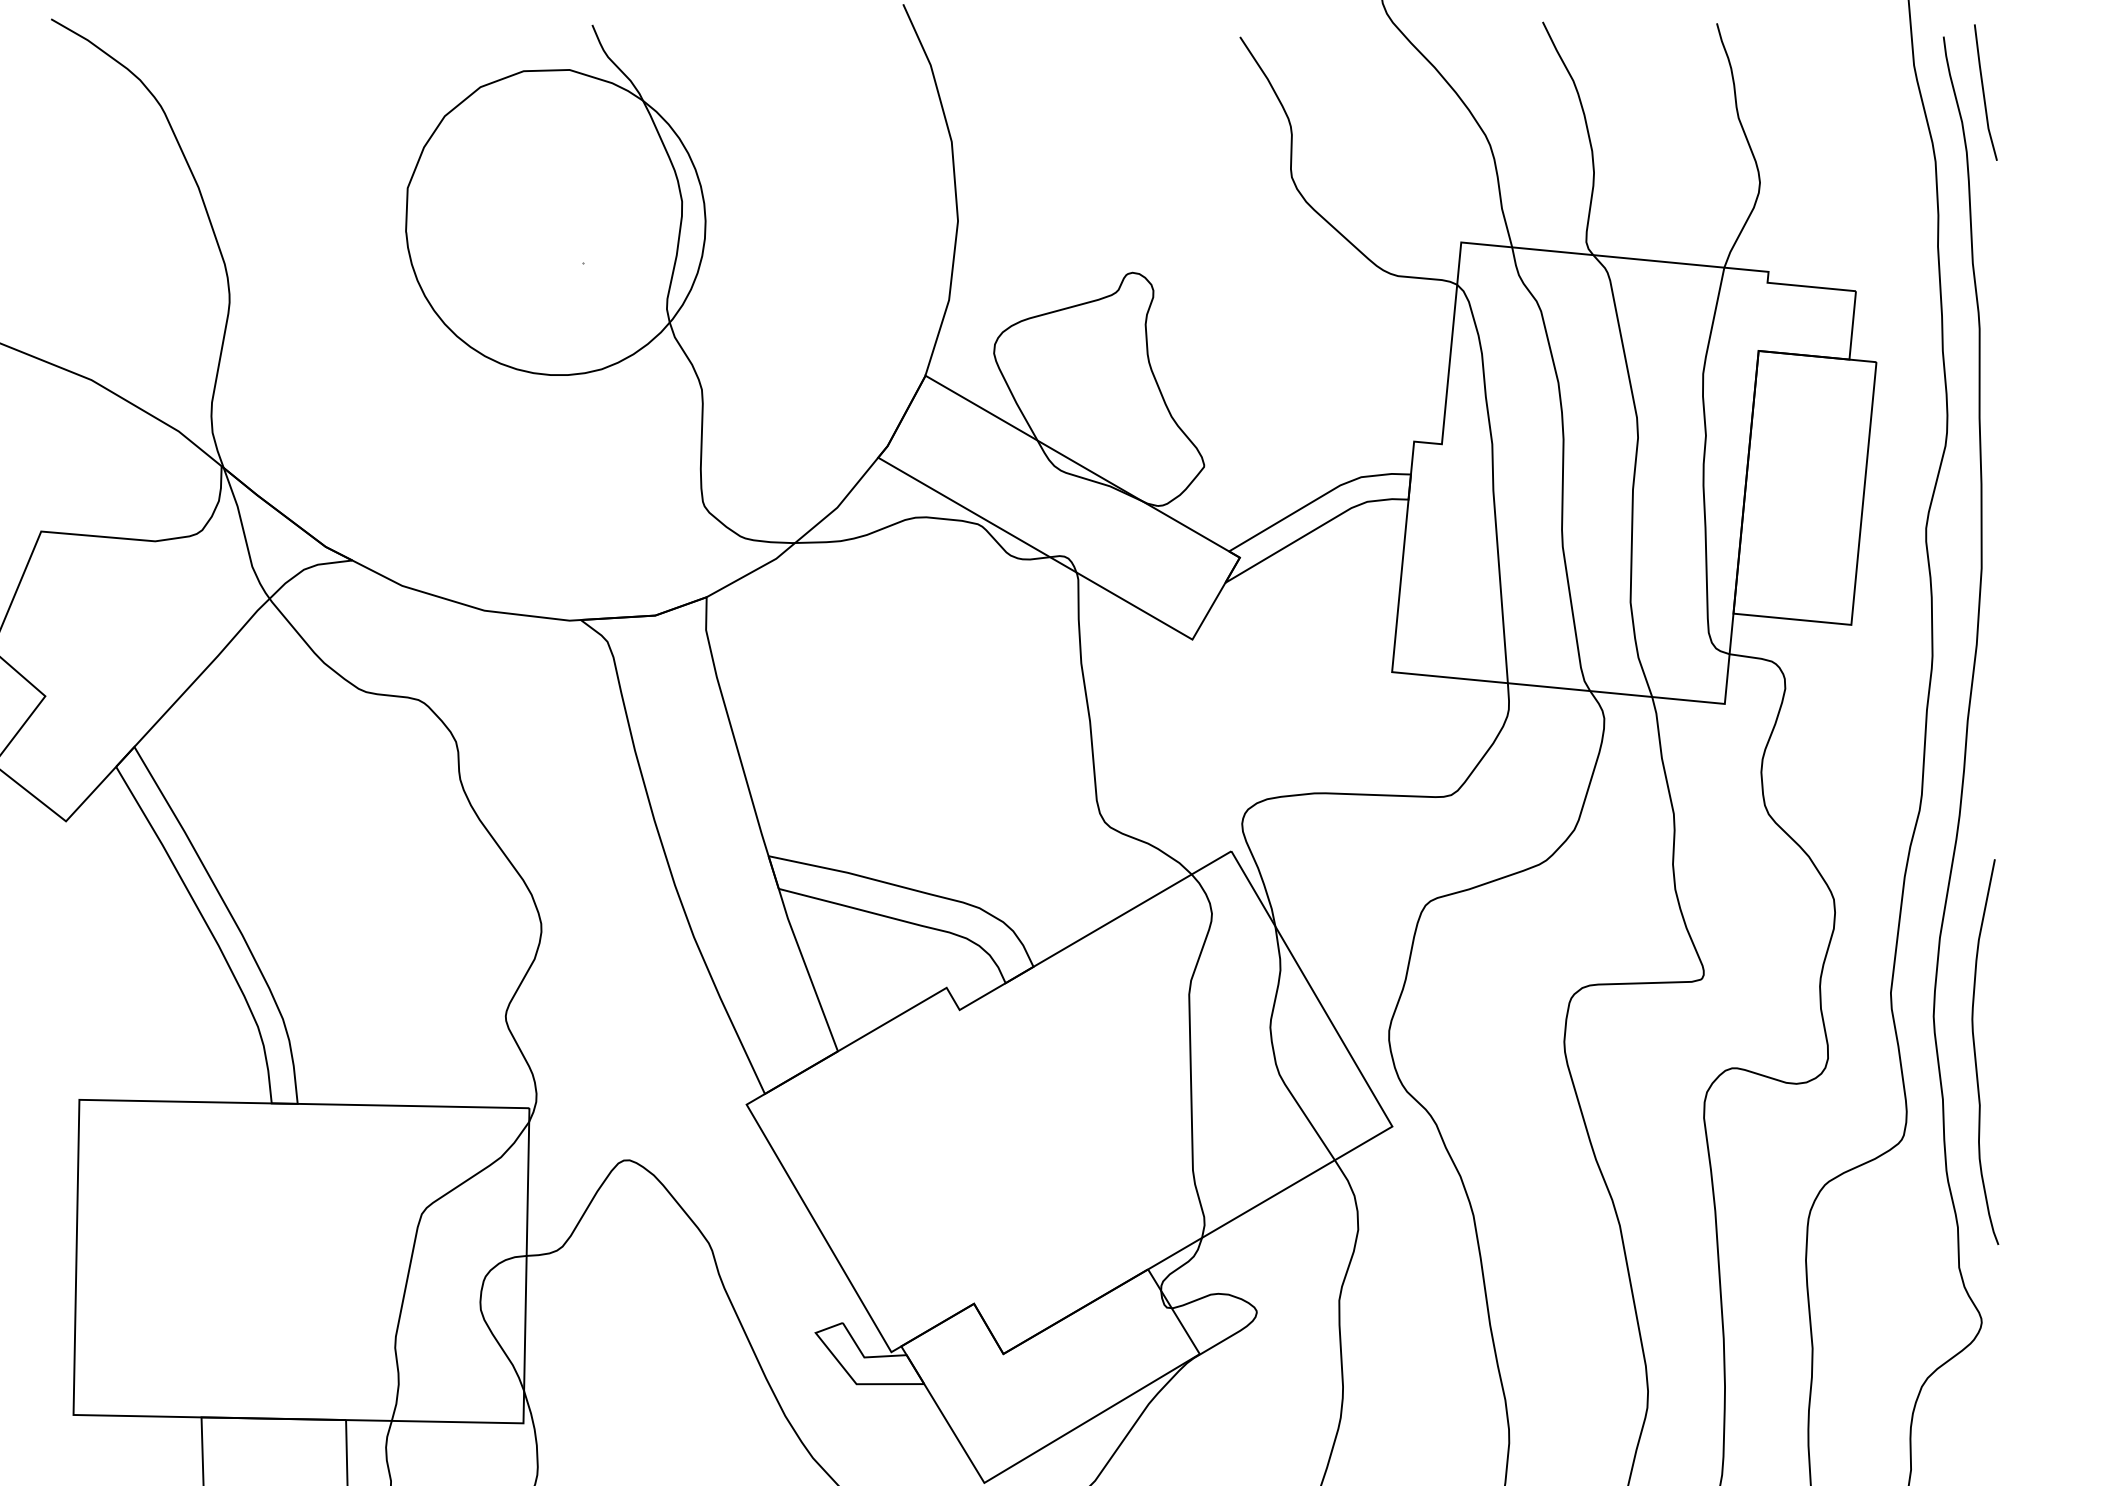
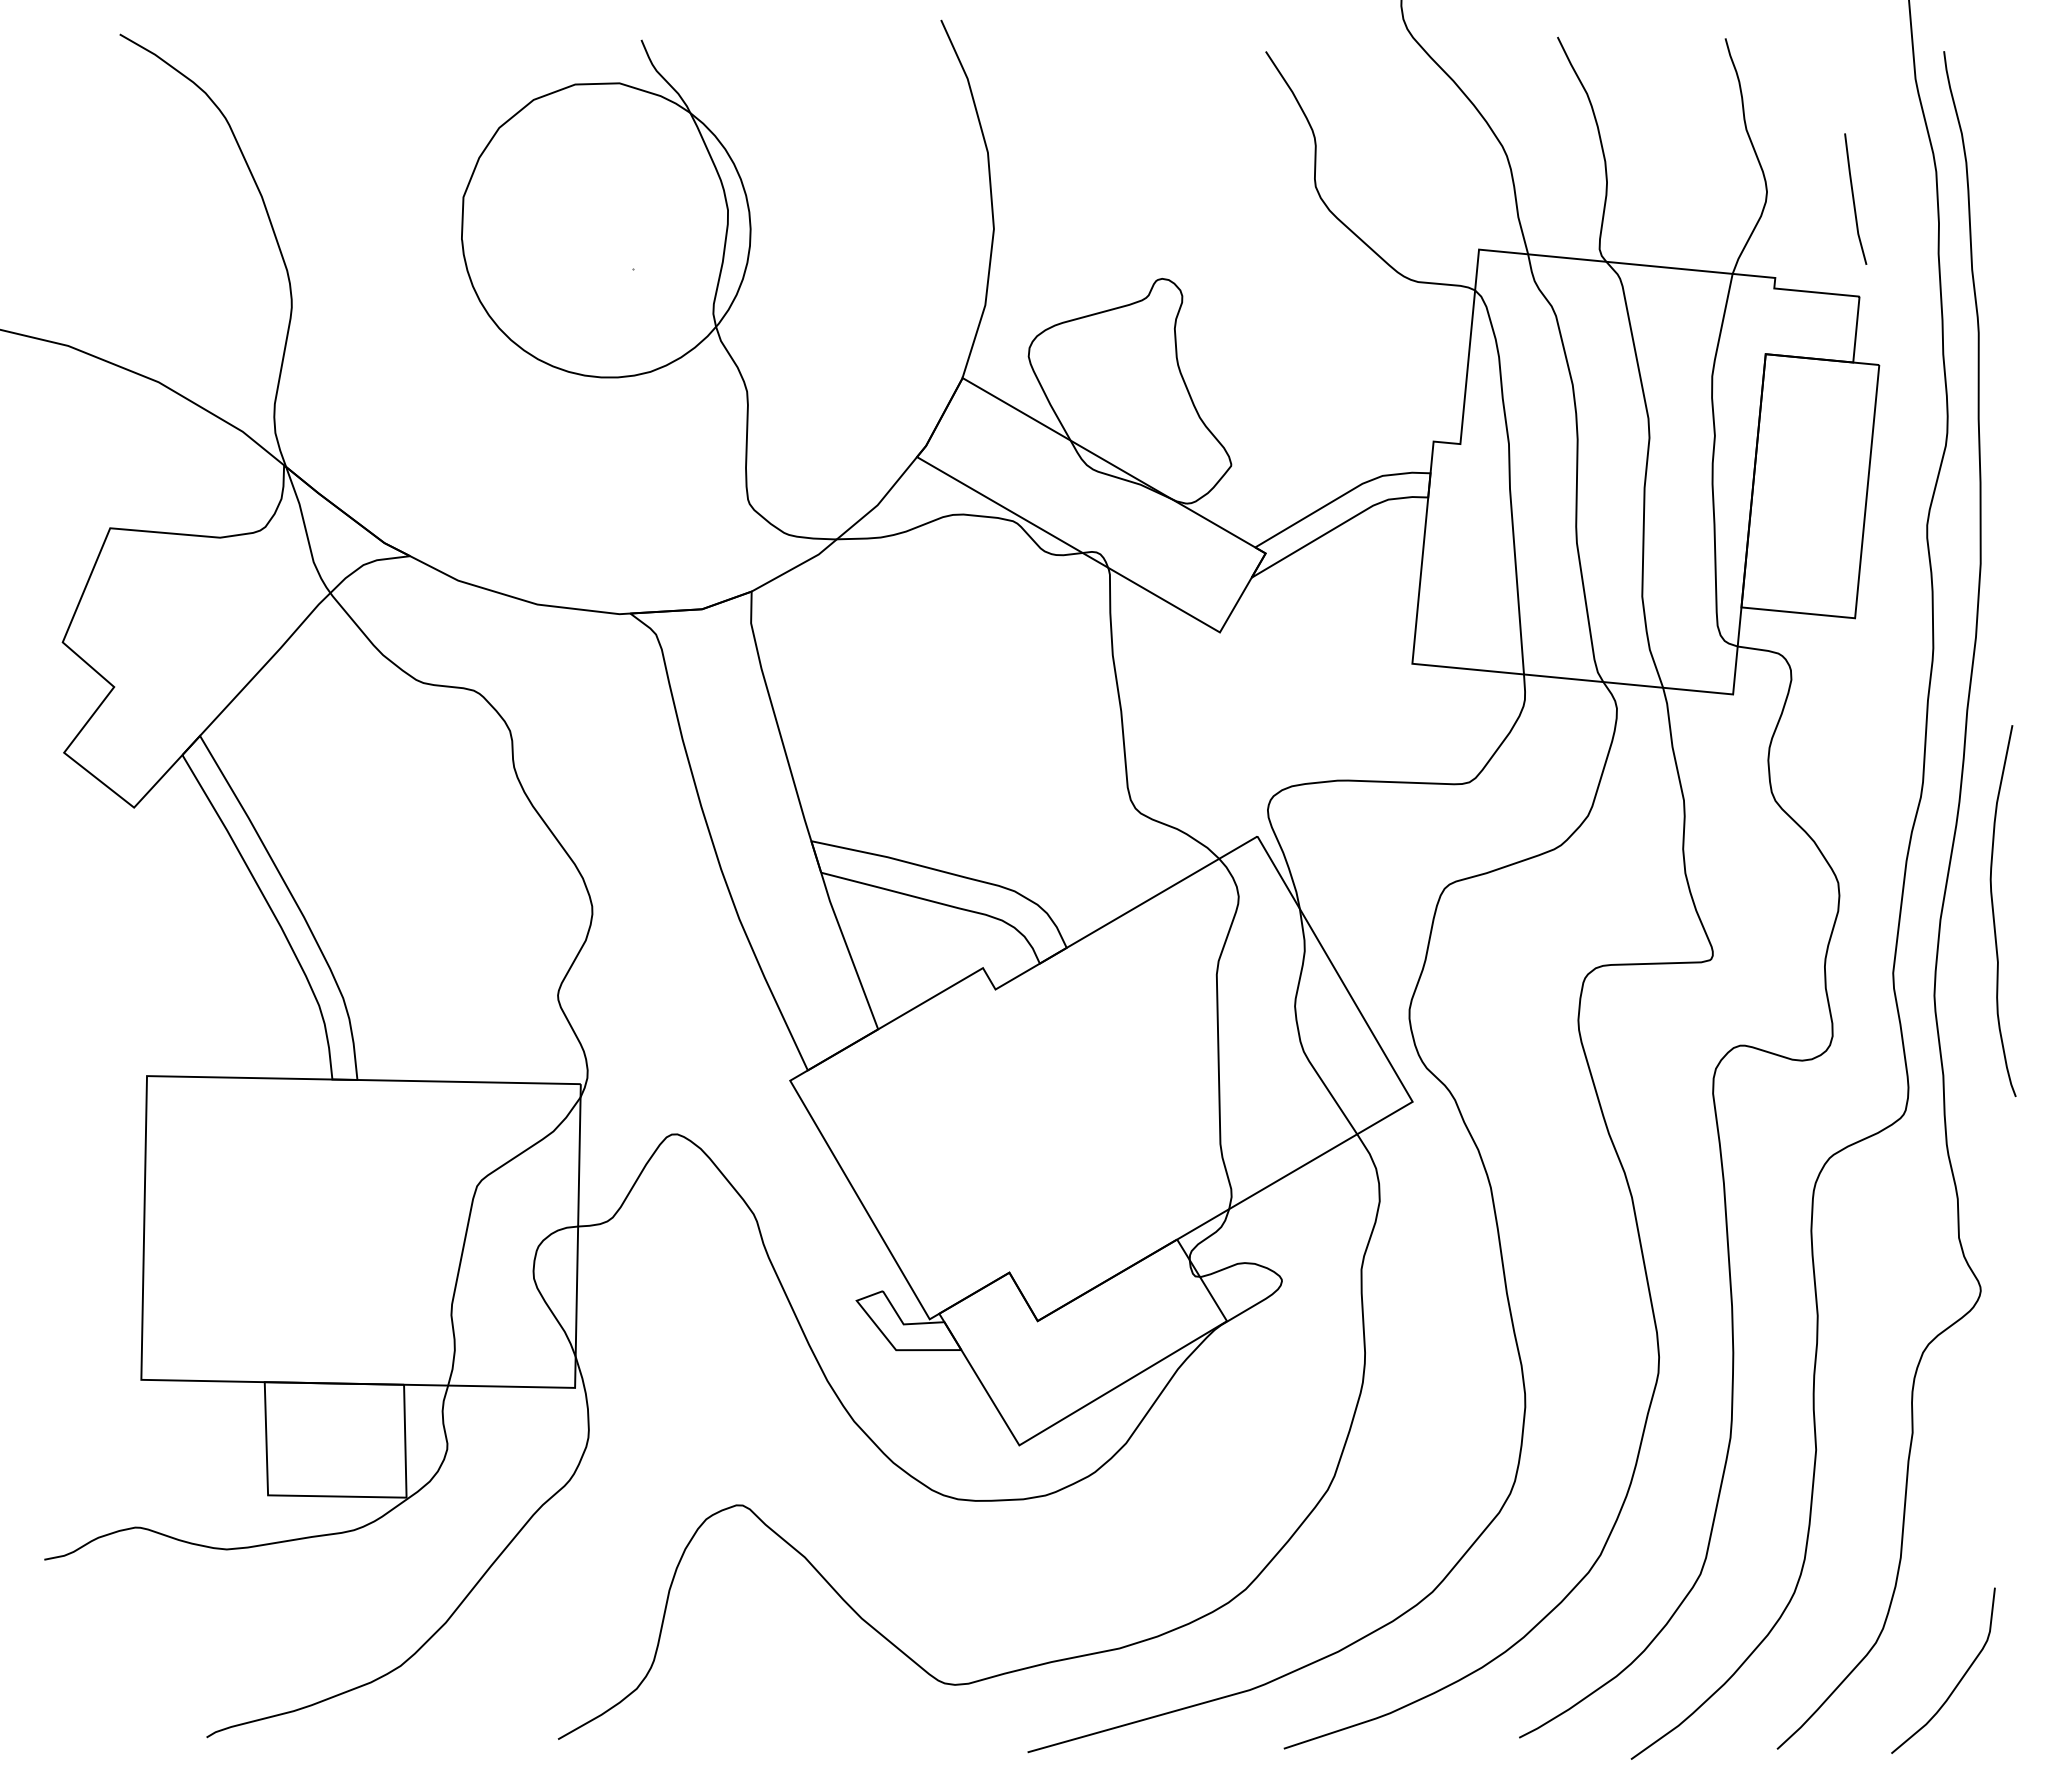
line: (1984, 91) -> (1854, 198), moved
curve: (1976, 1053) -> (1994, 912), moved

